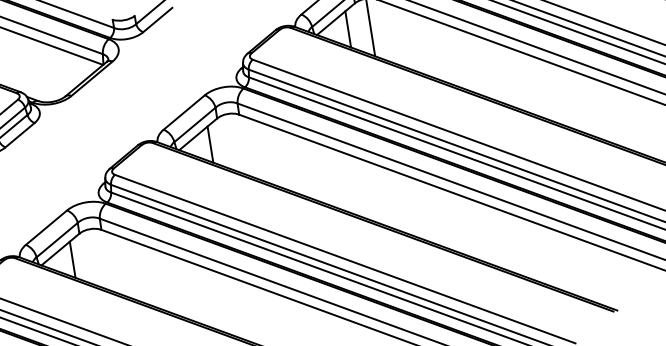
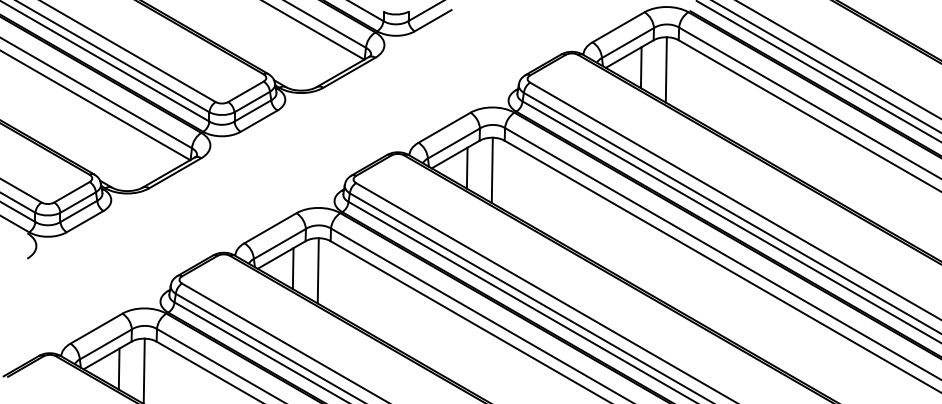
line: (232, 142) -> (491, 170), added
line: (94, 257) -> (317, 270), added

